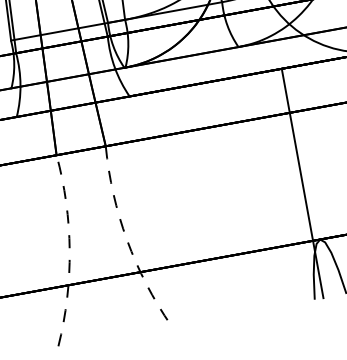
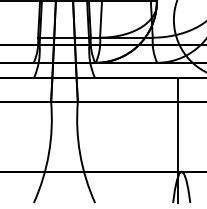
arc: (127, 239) -> (80, 153), dashed -> solid
arc: (68, 250) -> (48, 153), dashed -> solid

